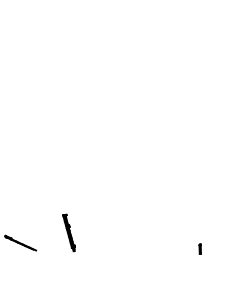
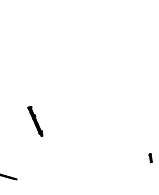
part: (68, 232) -> (34, 121), moved

